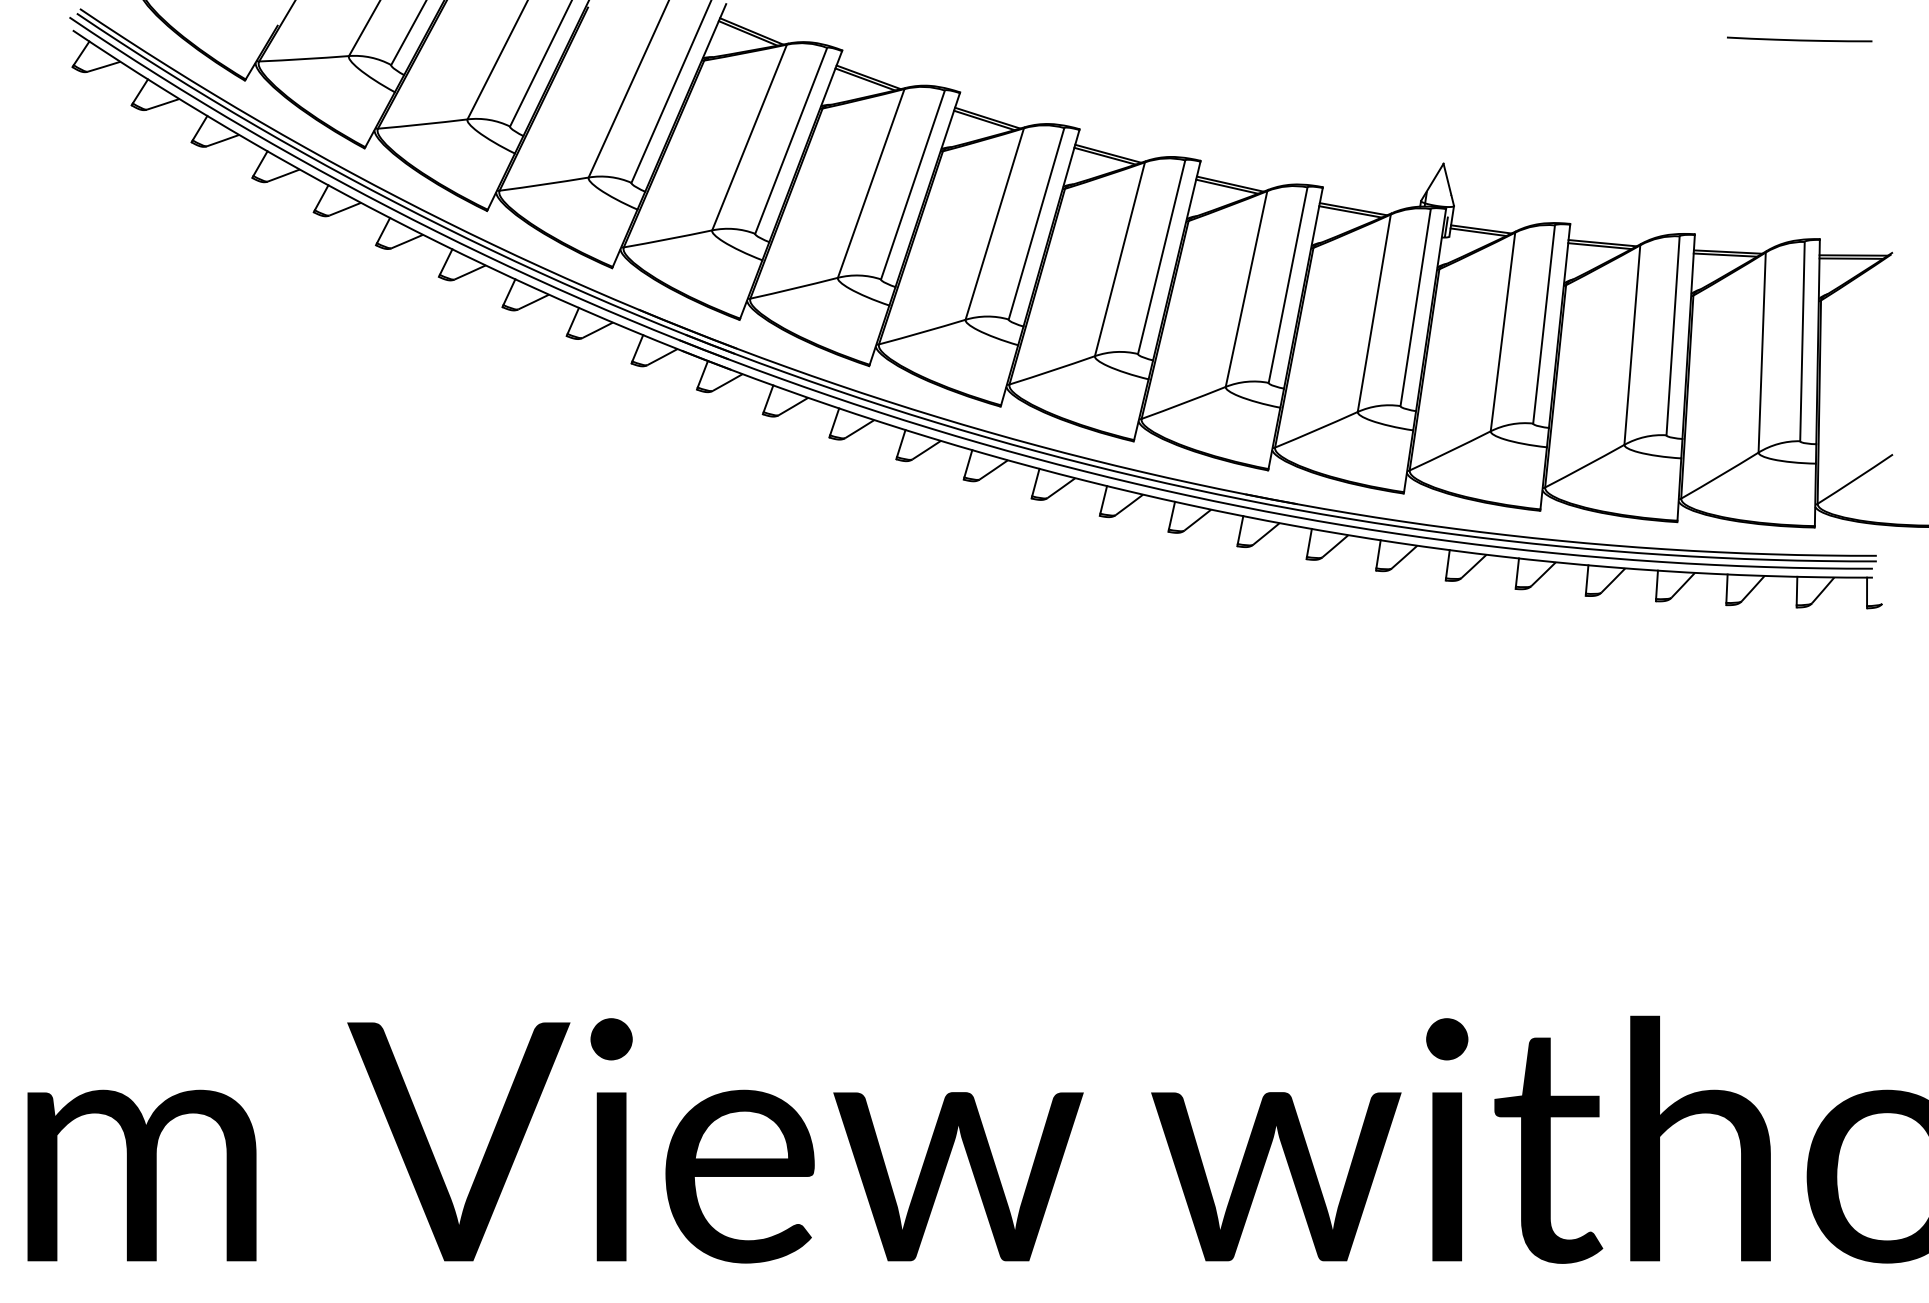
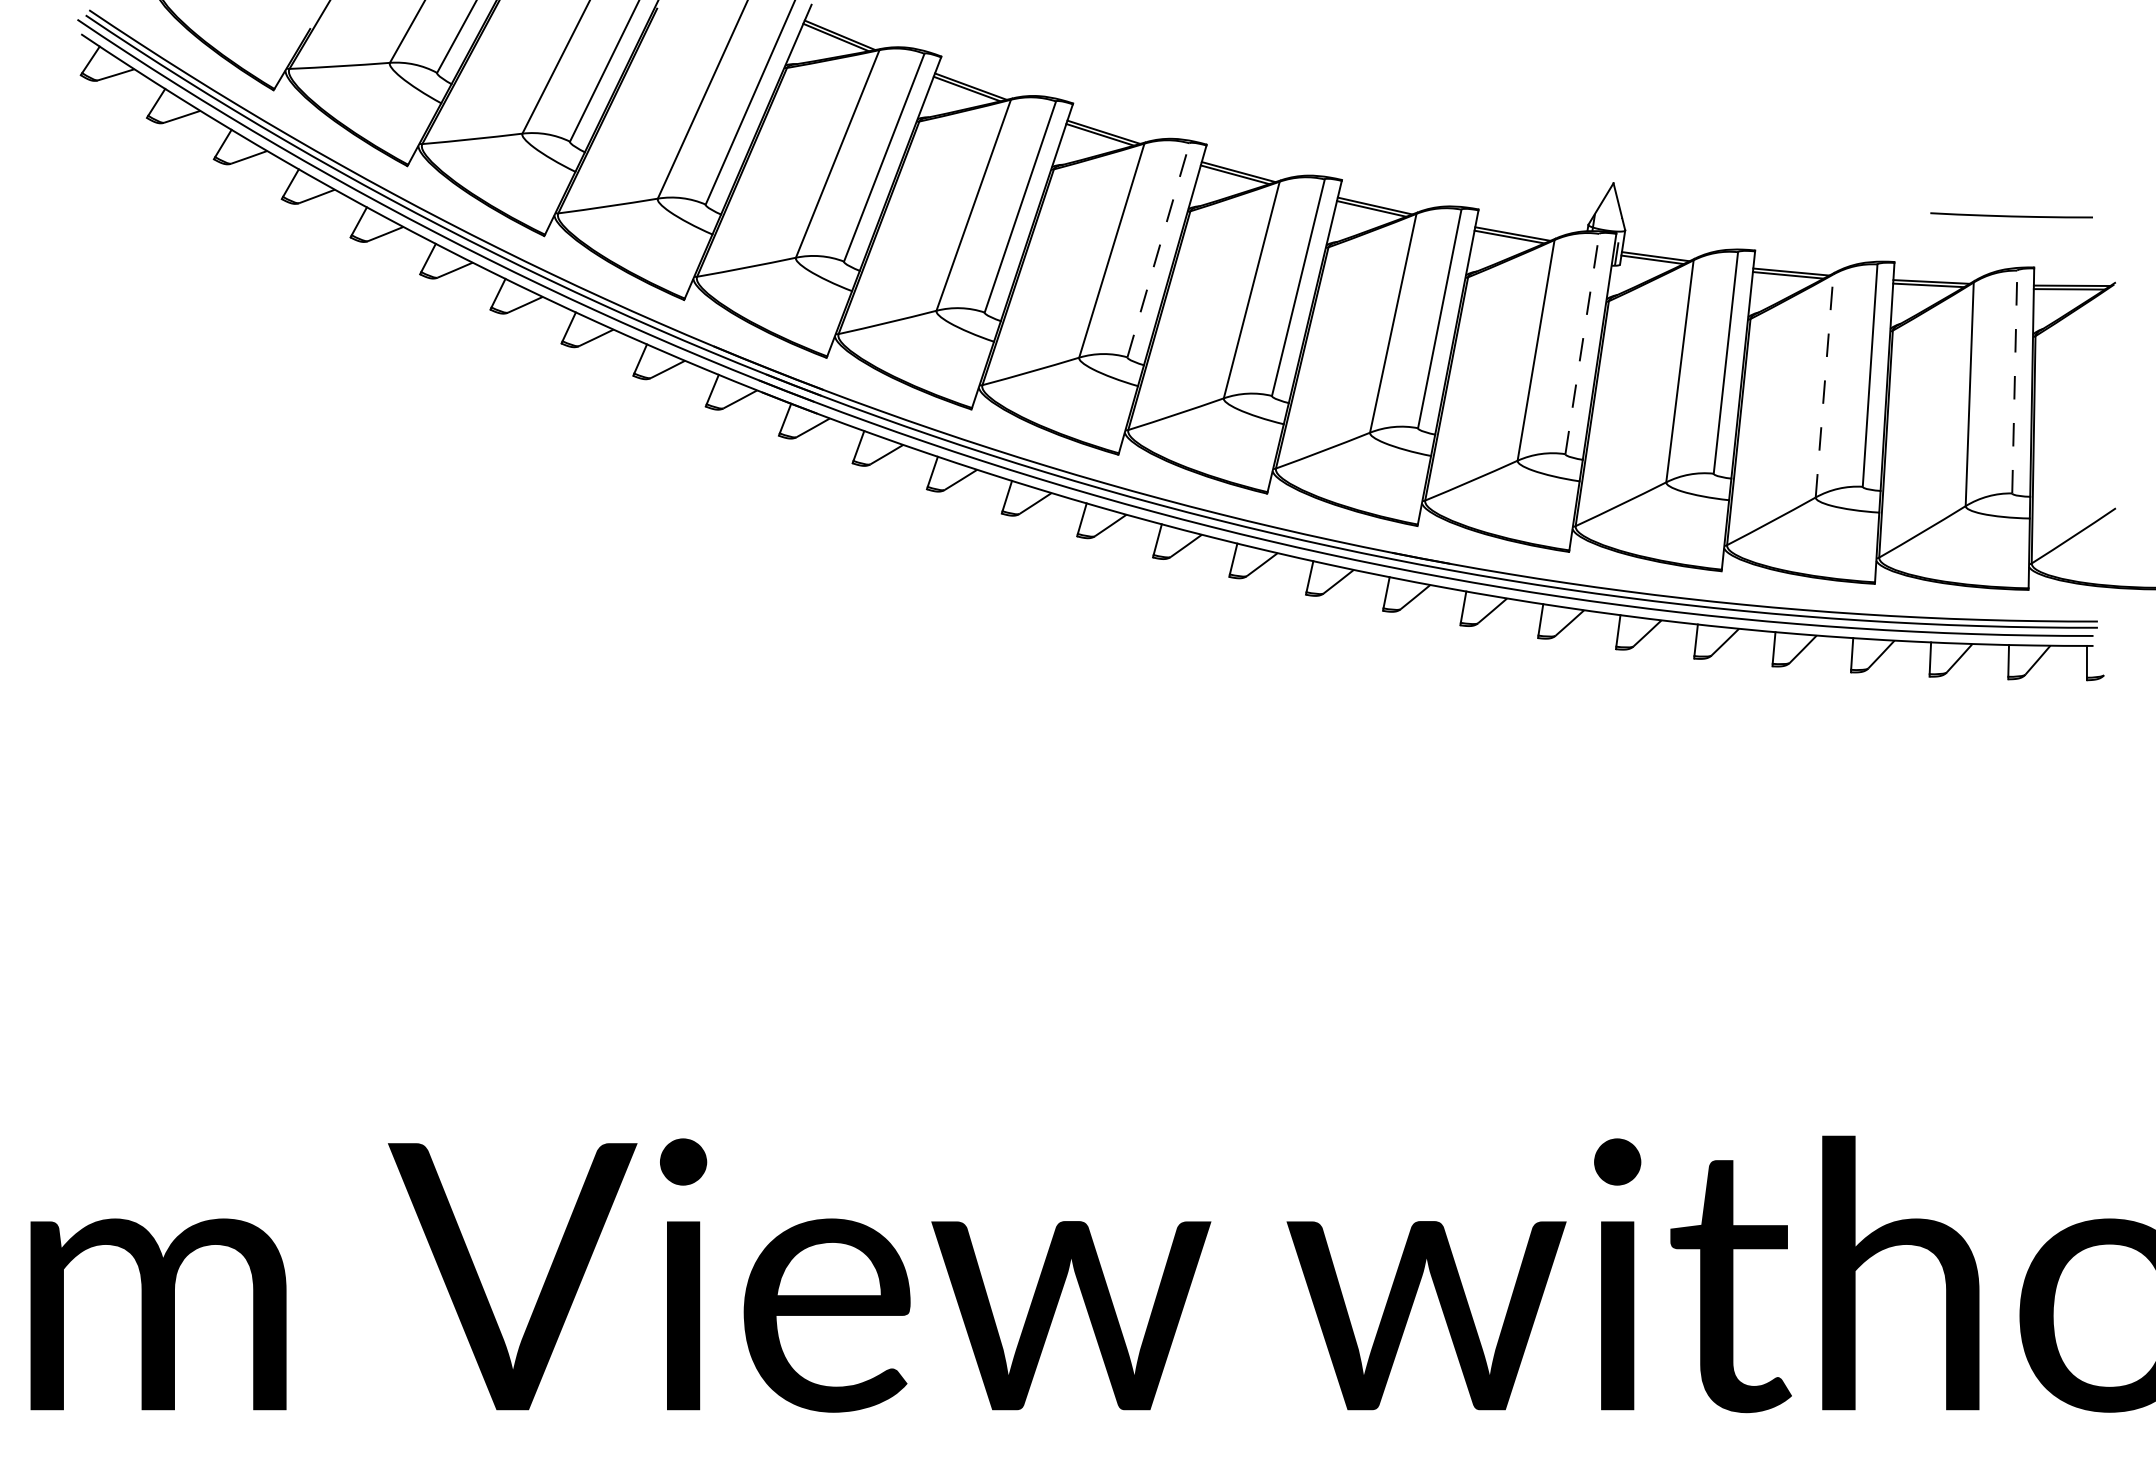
line: (1799, 39) -> (2011, 215), moved
line: (1036, 223) -> (1158, 250), solid -> dashed
line: (1415, 307) -> (1582, 343), solid -> dashed
line: (1802, 341) -> (2014, 381), solid -> dashed
line: (1632, 344) -> (1824, 385), solid -> dashed

